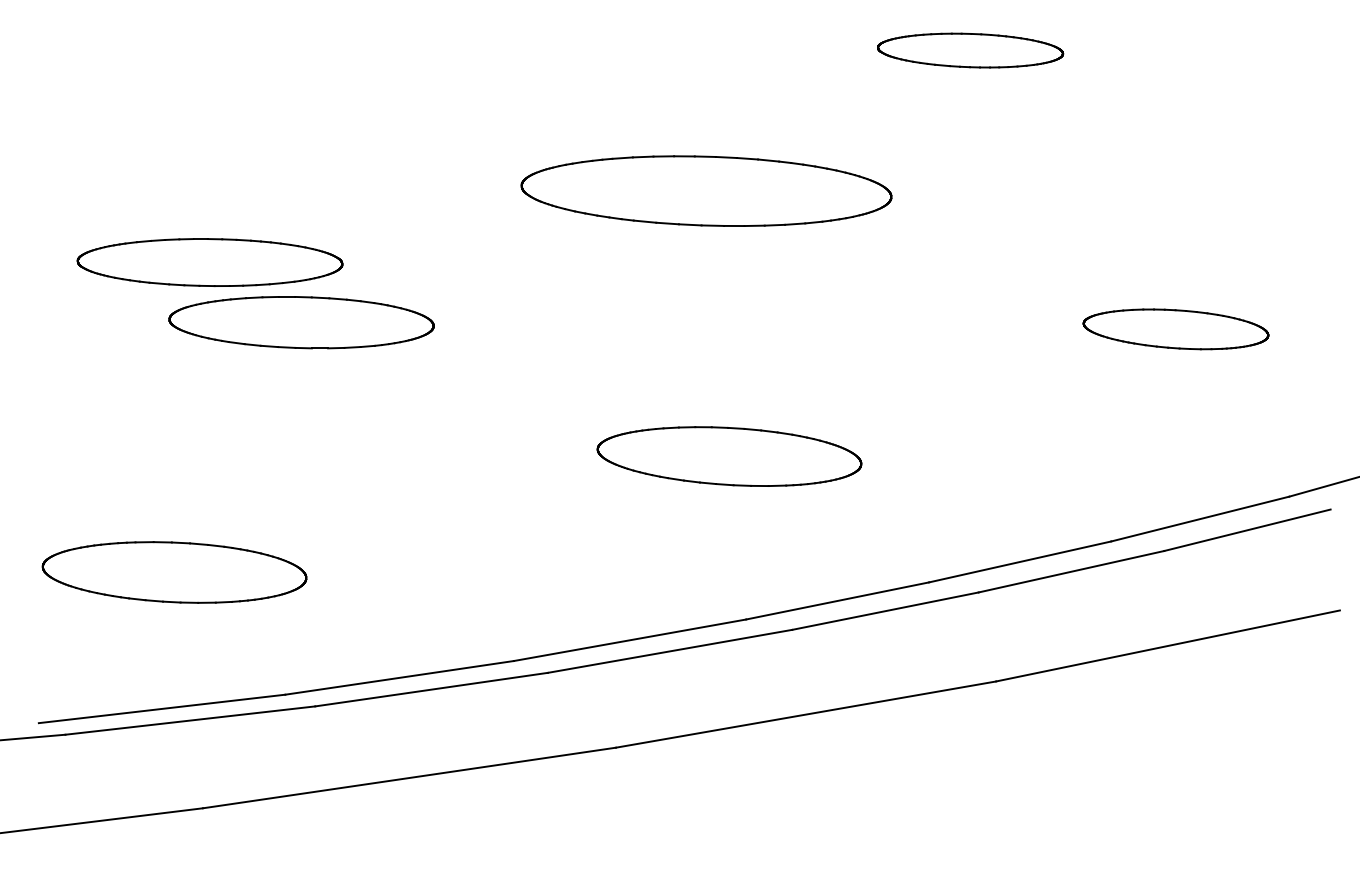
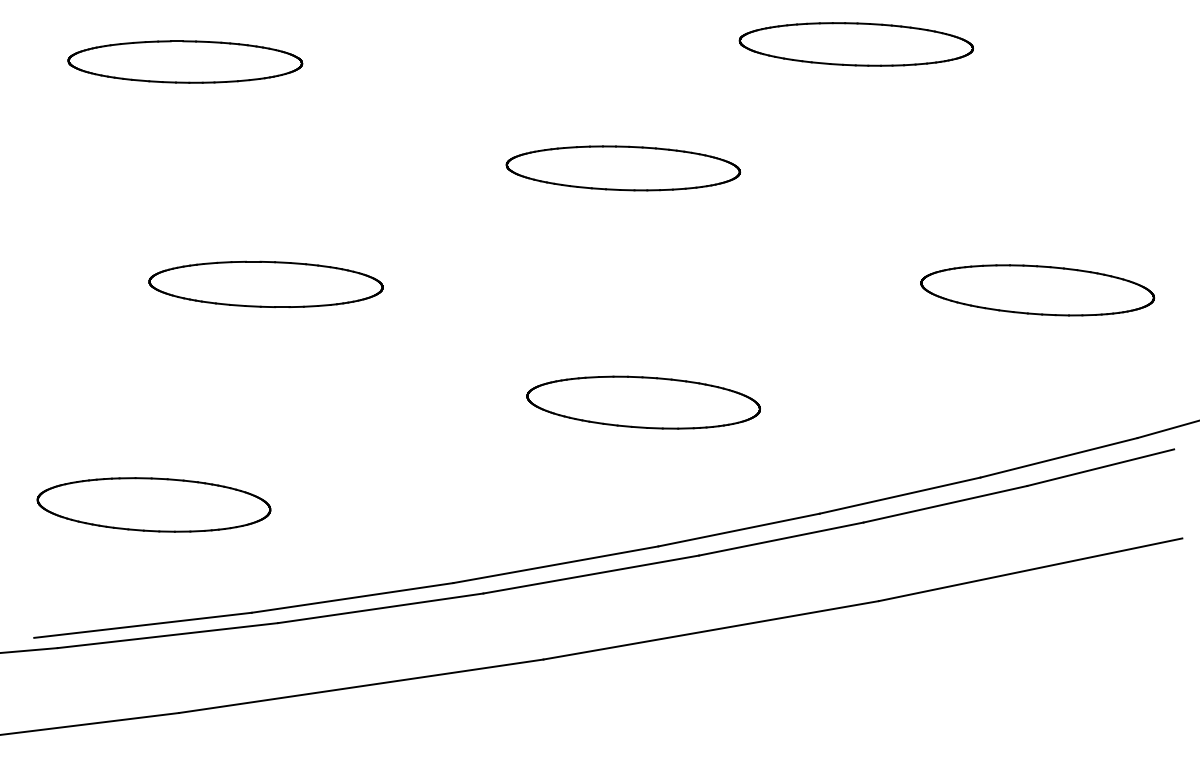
part: (970, 50) -> (856, 44), size x1.43
part: (706, 190) -> (623, 167), size x0.71
part: (209, 262) -> (184, 61), moved
part: (1175, 329) -> (1037, 290), size x1.43

